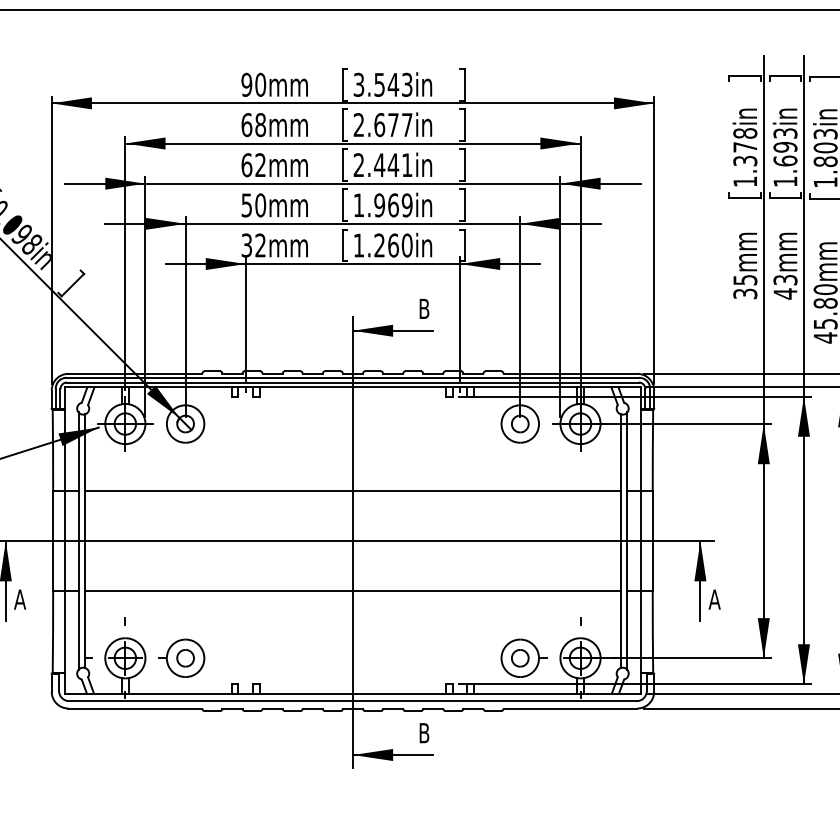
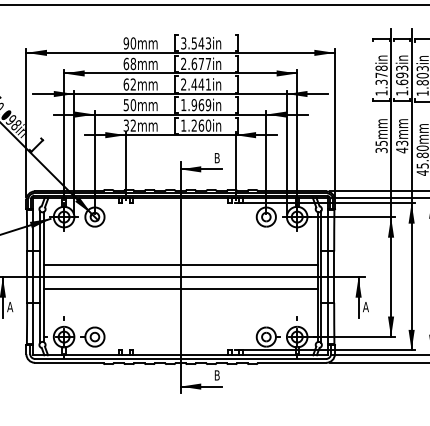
line: (352, 491) -> (180, 265), moved
line: (352, 590) -> (180, 288), moved

